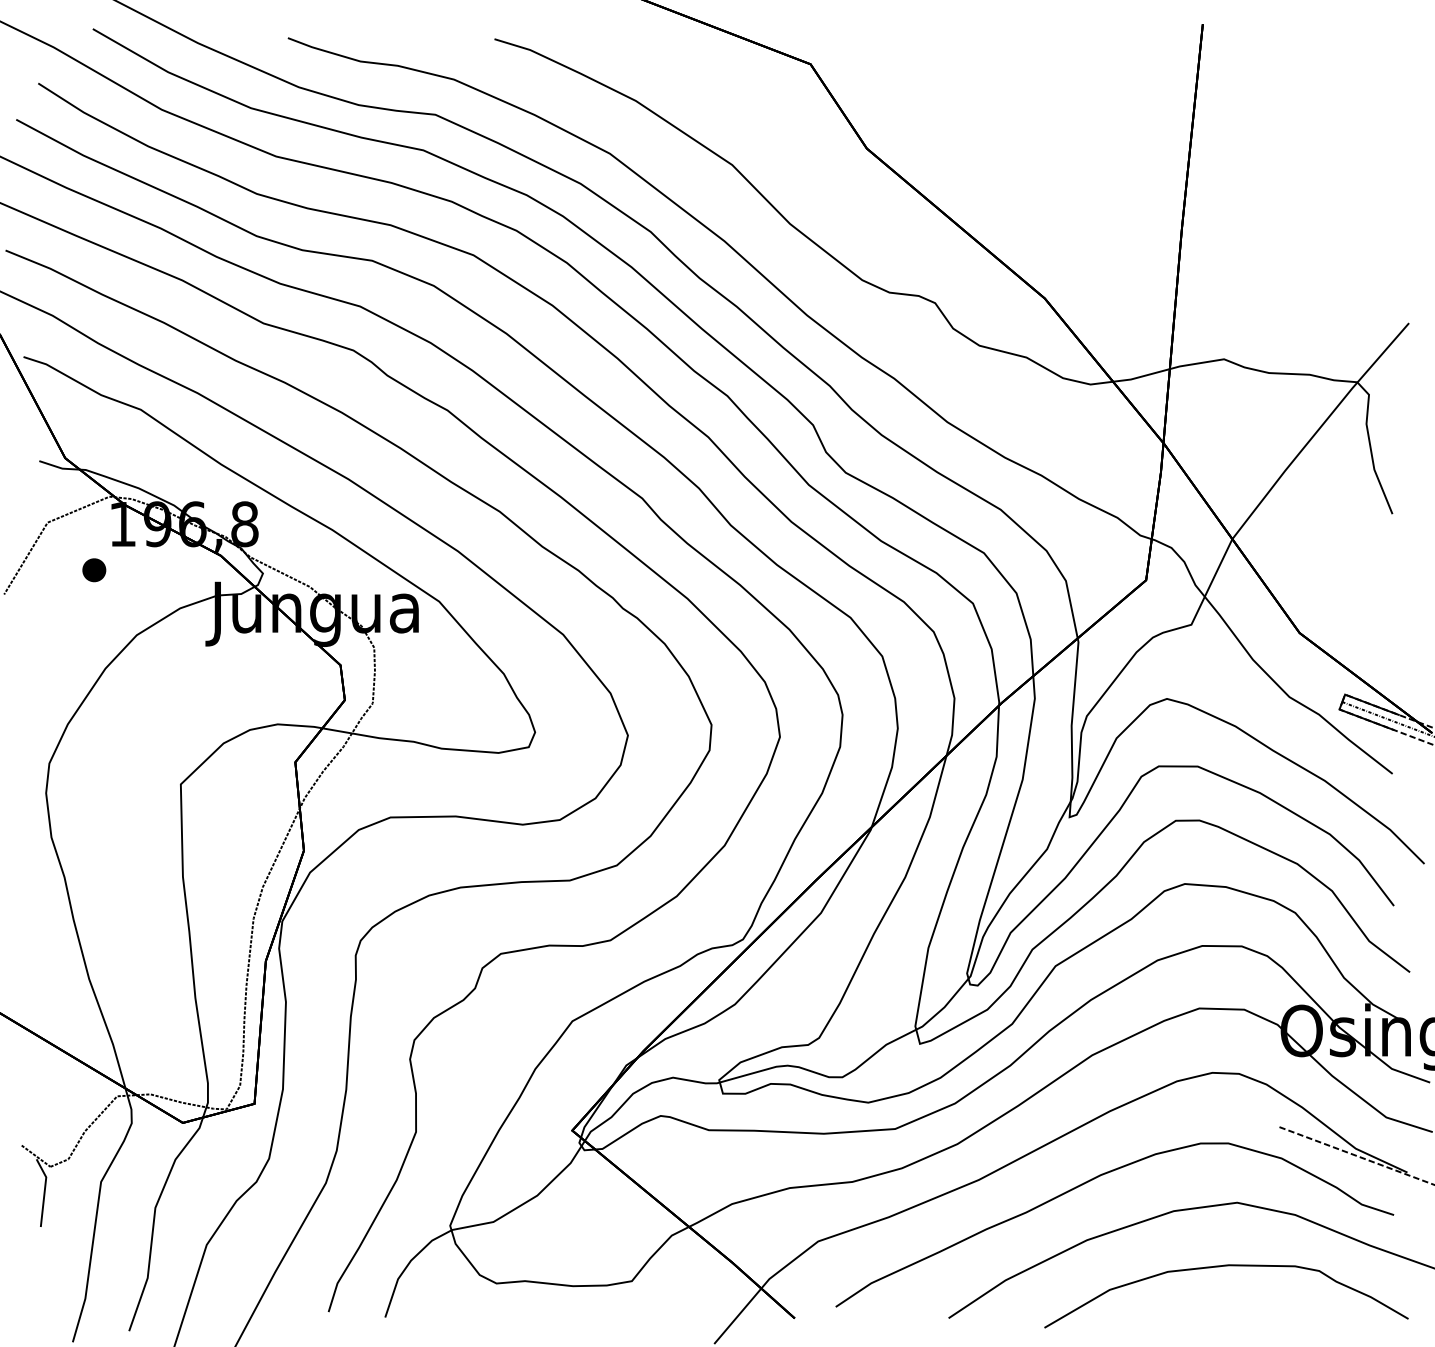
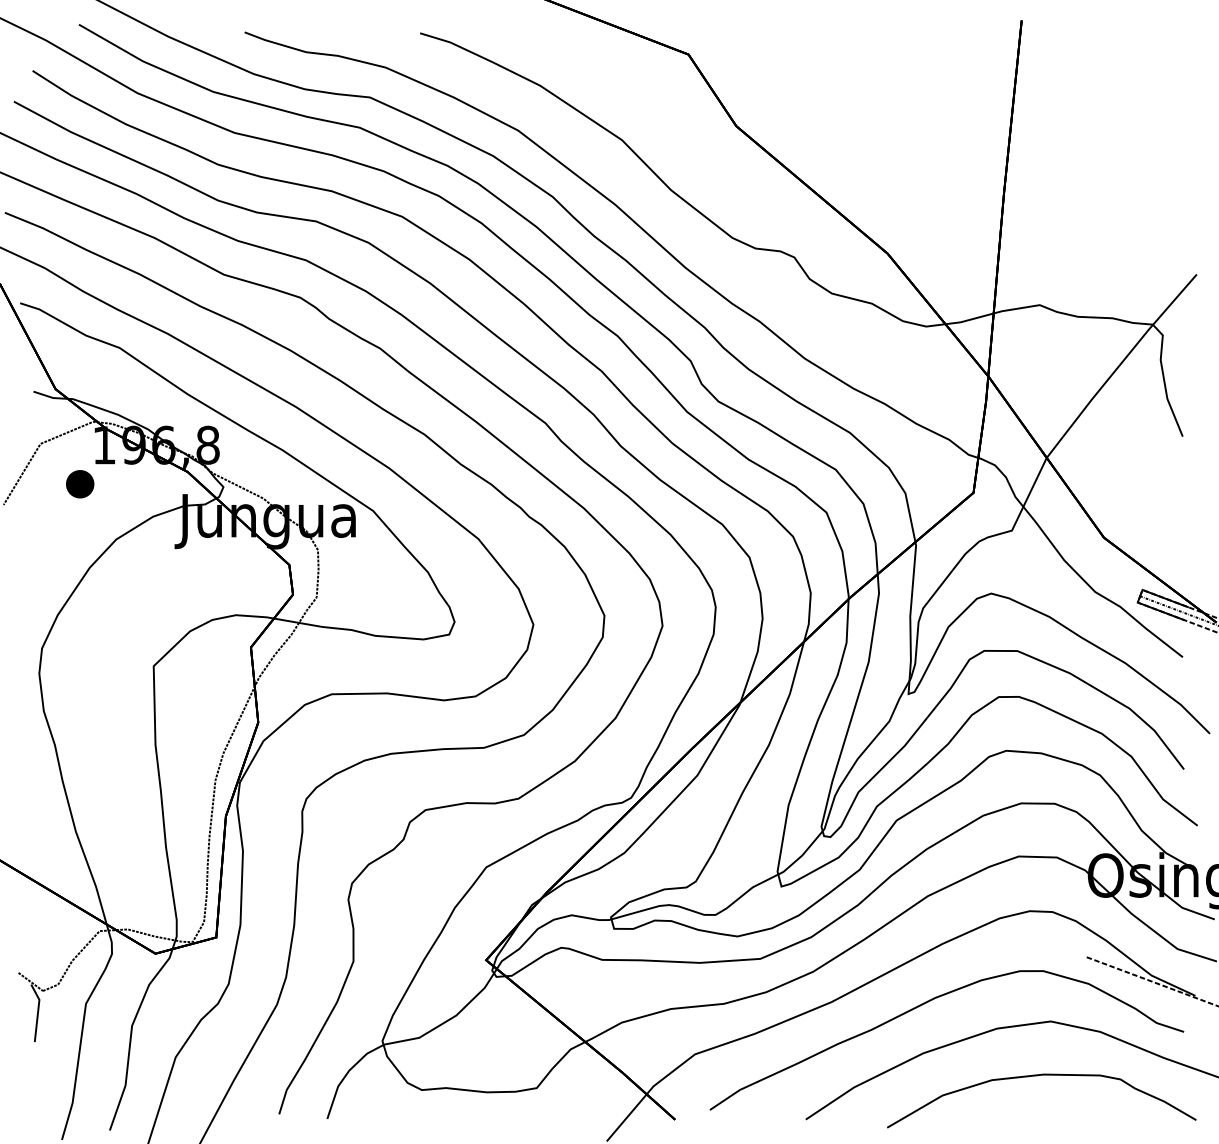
part: (94, 570) -> (80, 484), size x1.4

